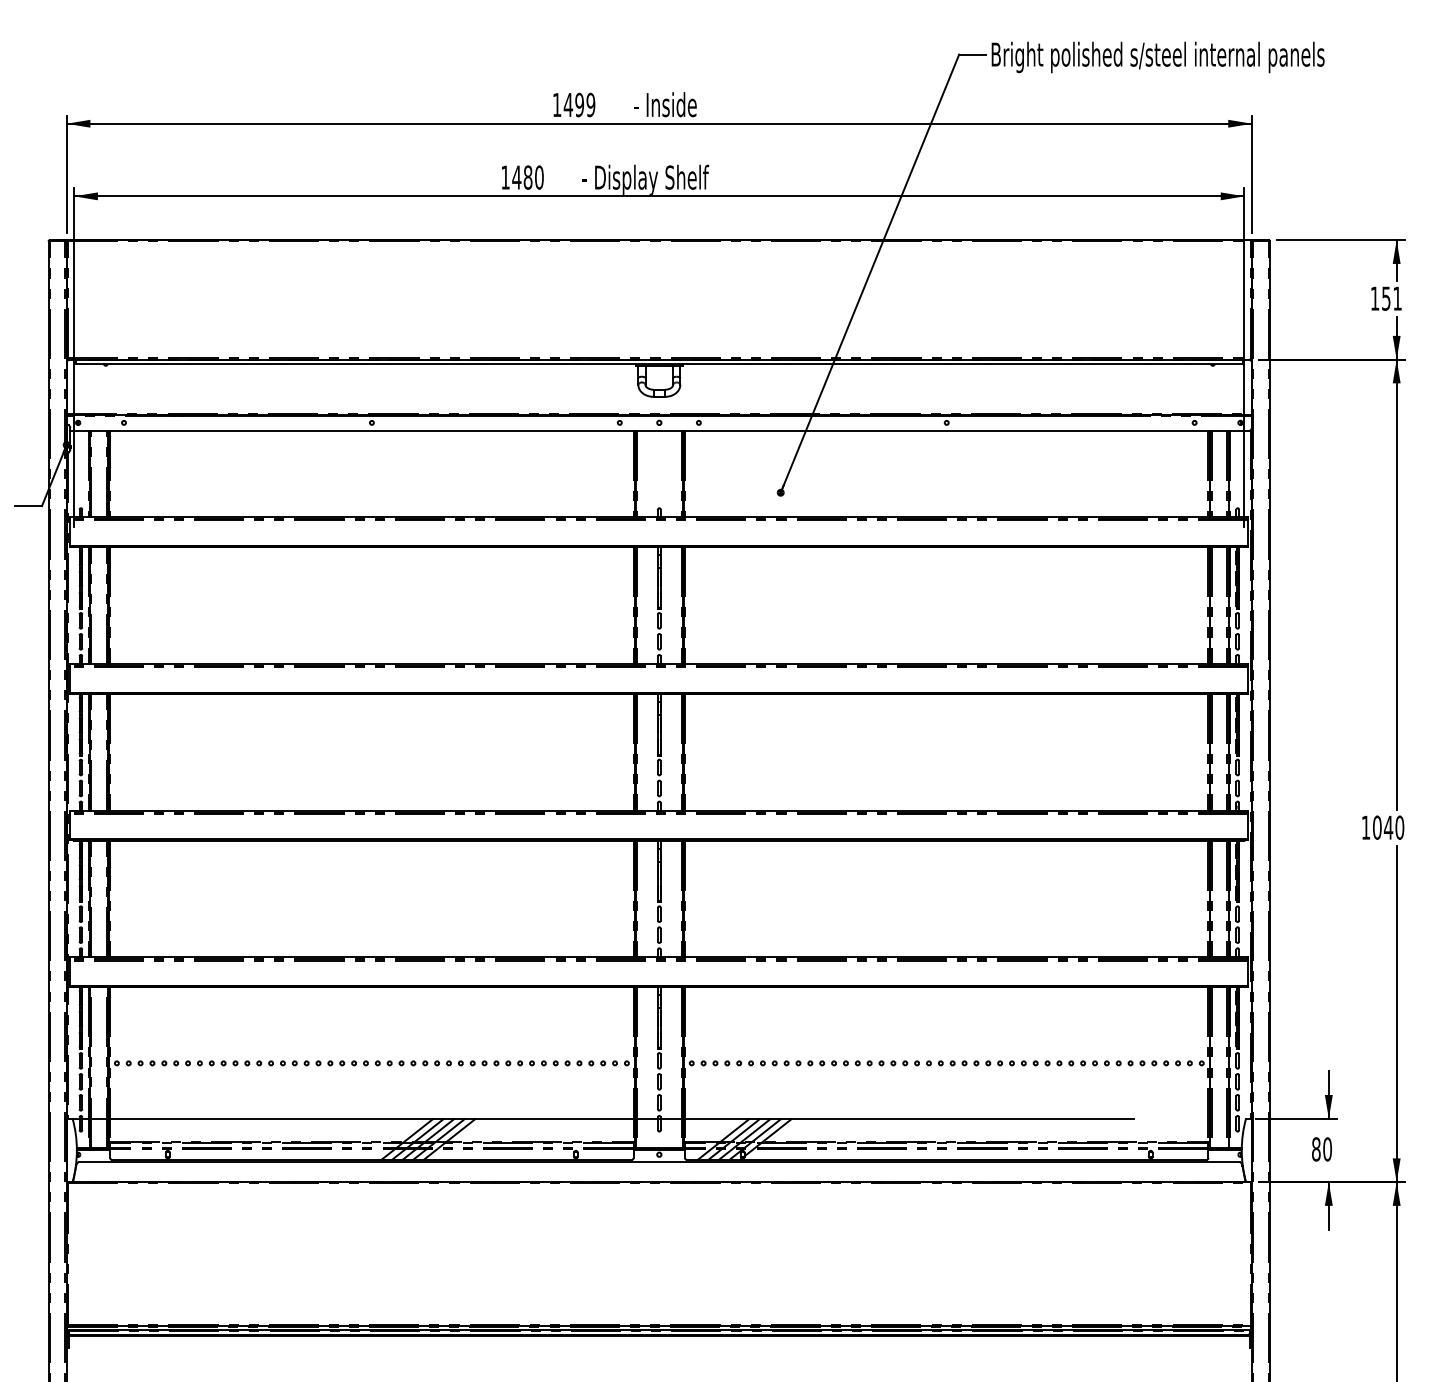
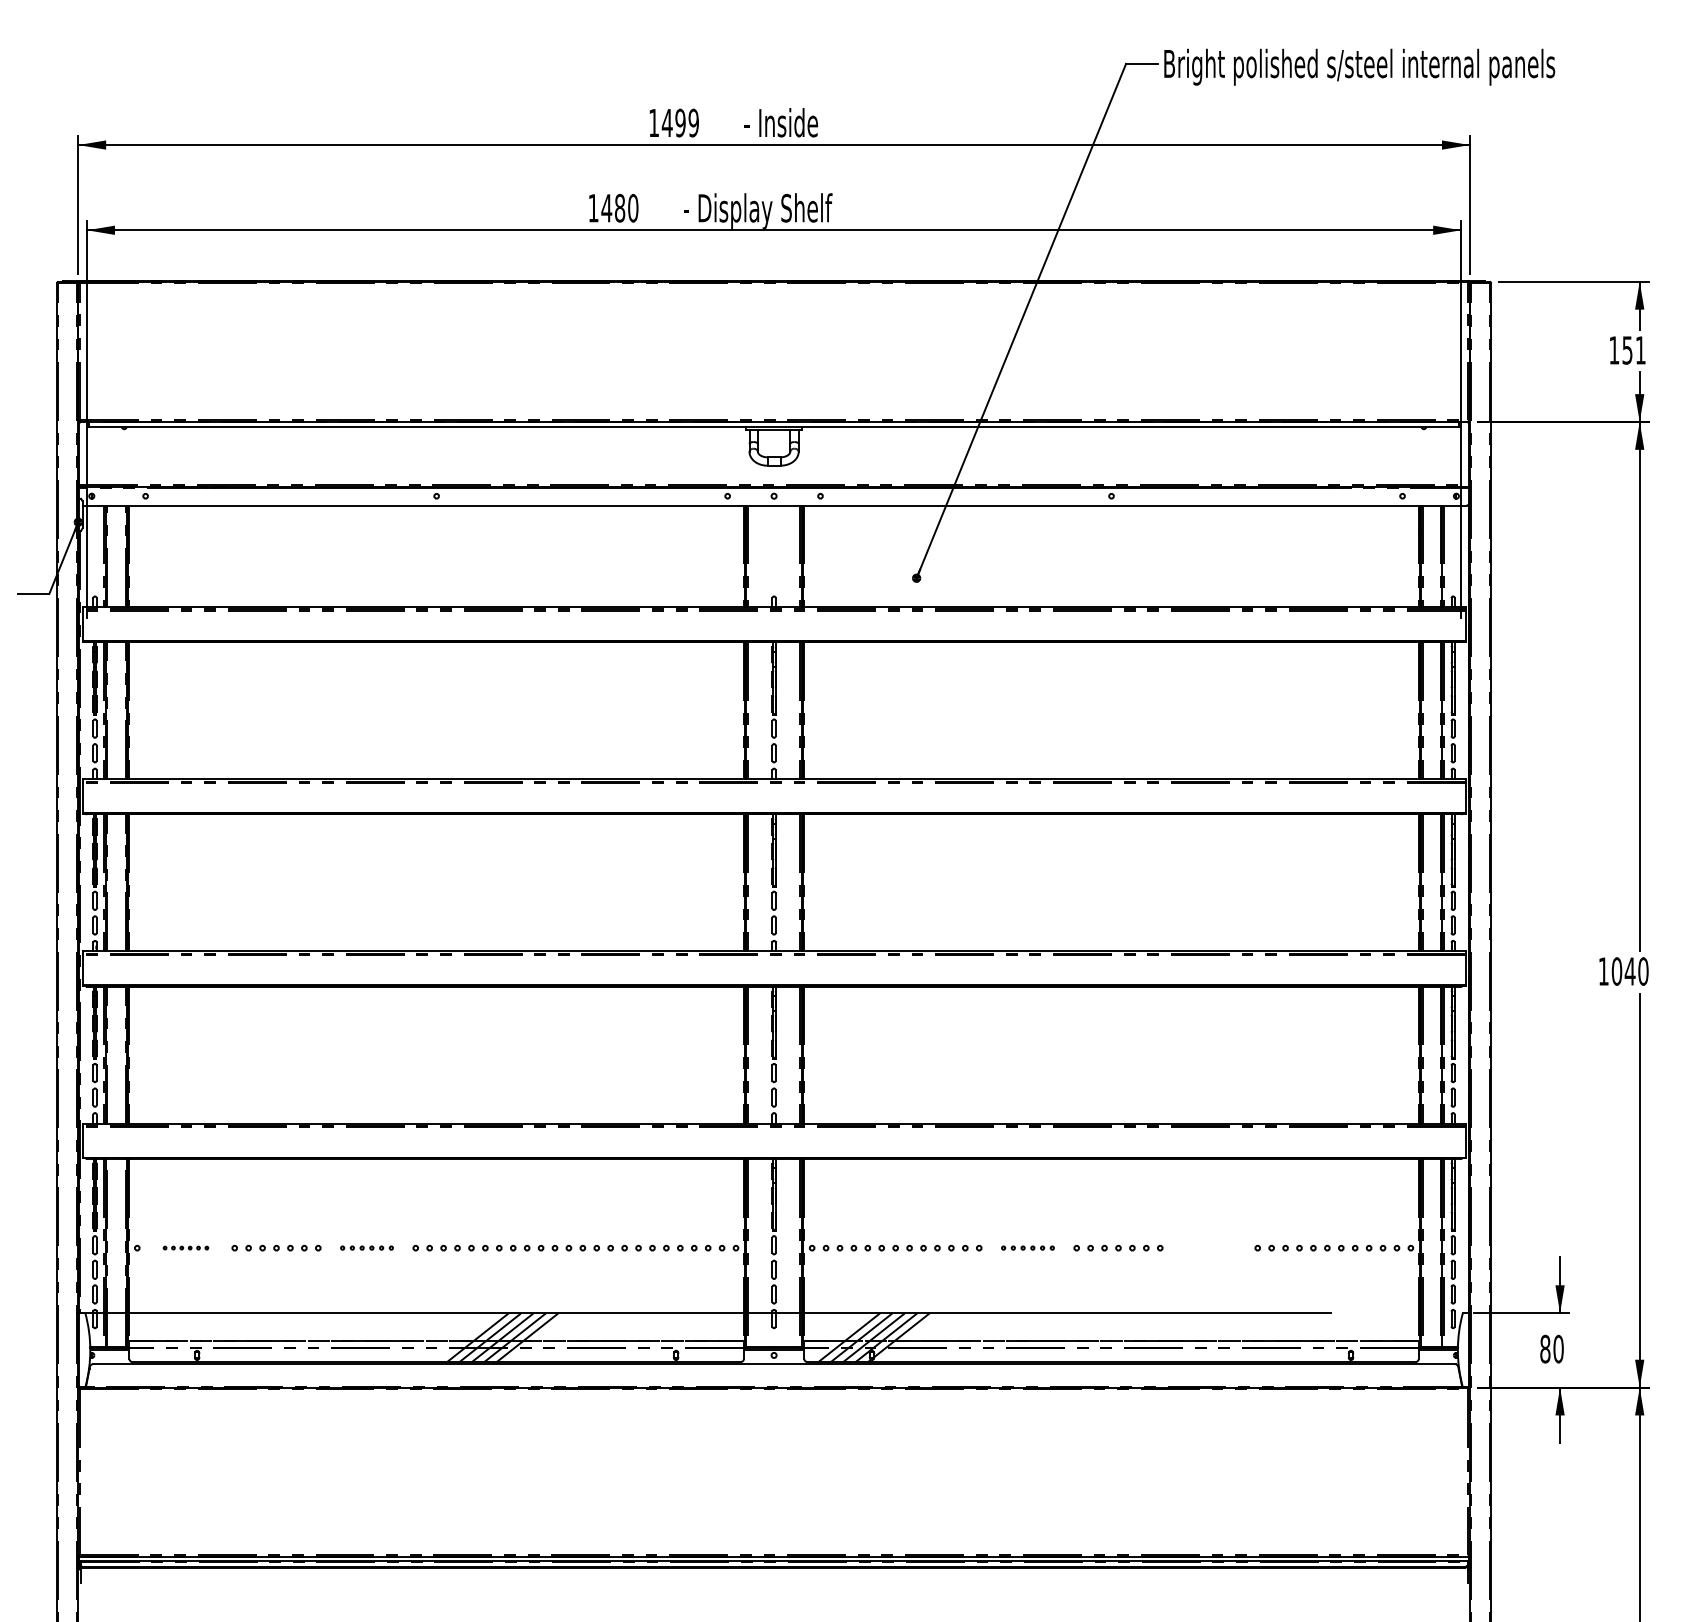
part: (157, 1062) -> (185, 1247), size x0.6
part: (312, 1062) -> (366, 1247), size x0.7
part: (875, 1062) -> (1027, 1247), size x0.7
part: (1029, 1062) -> (1208, 1247), removed

